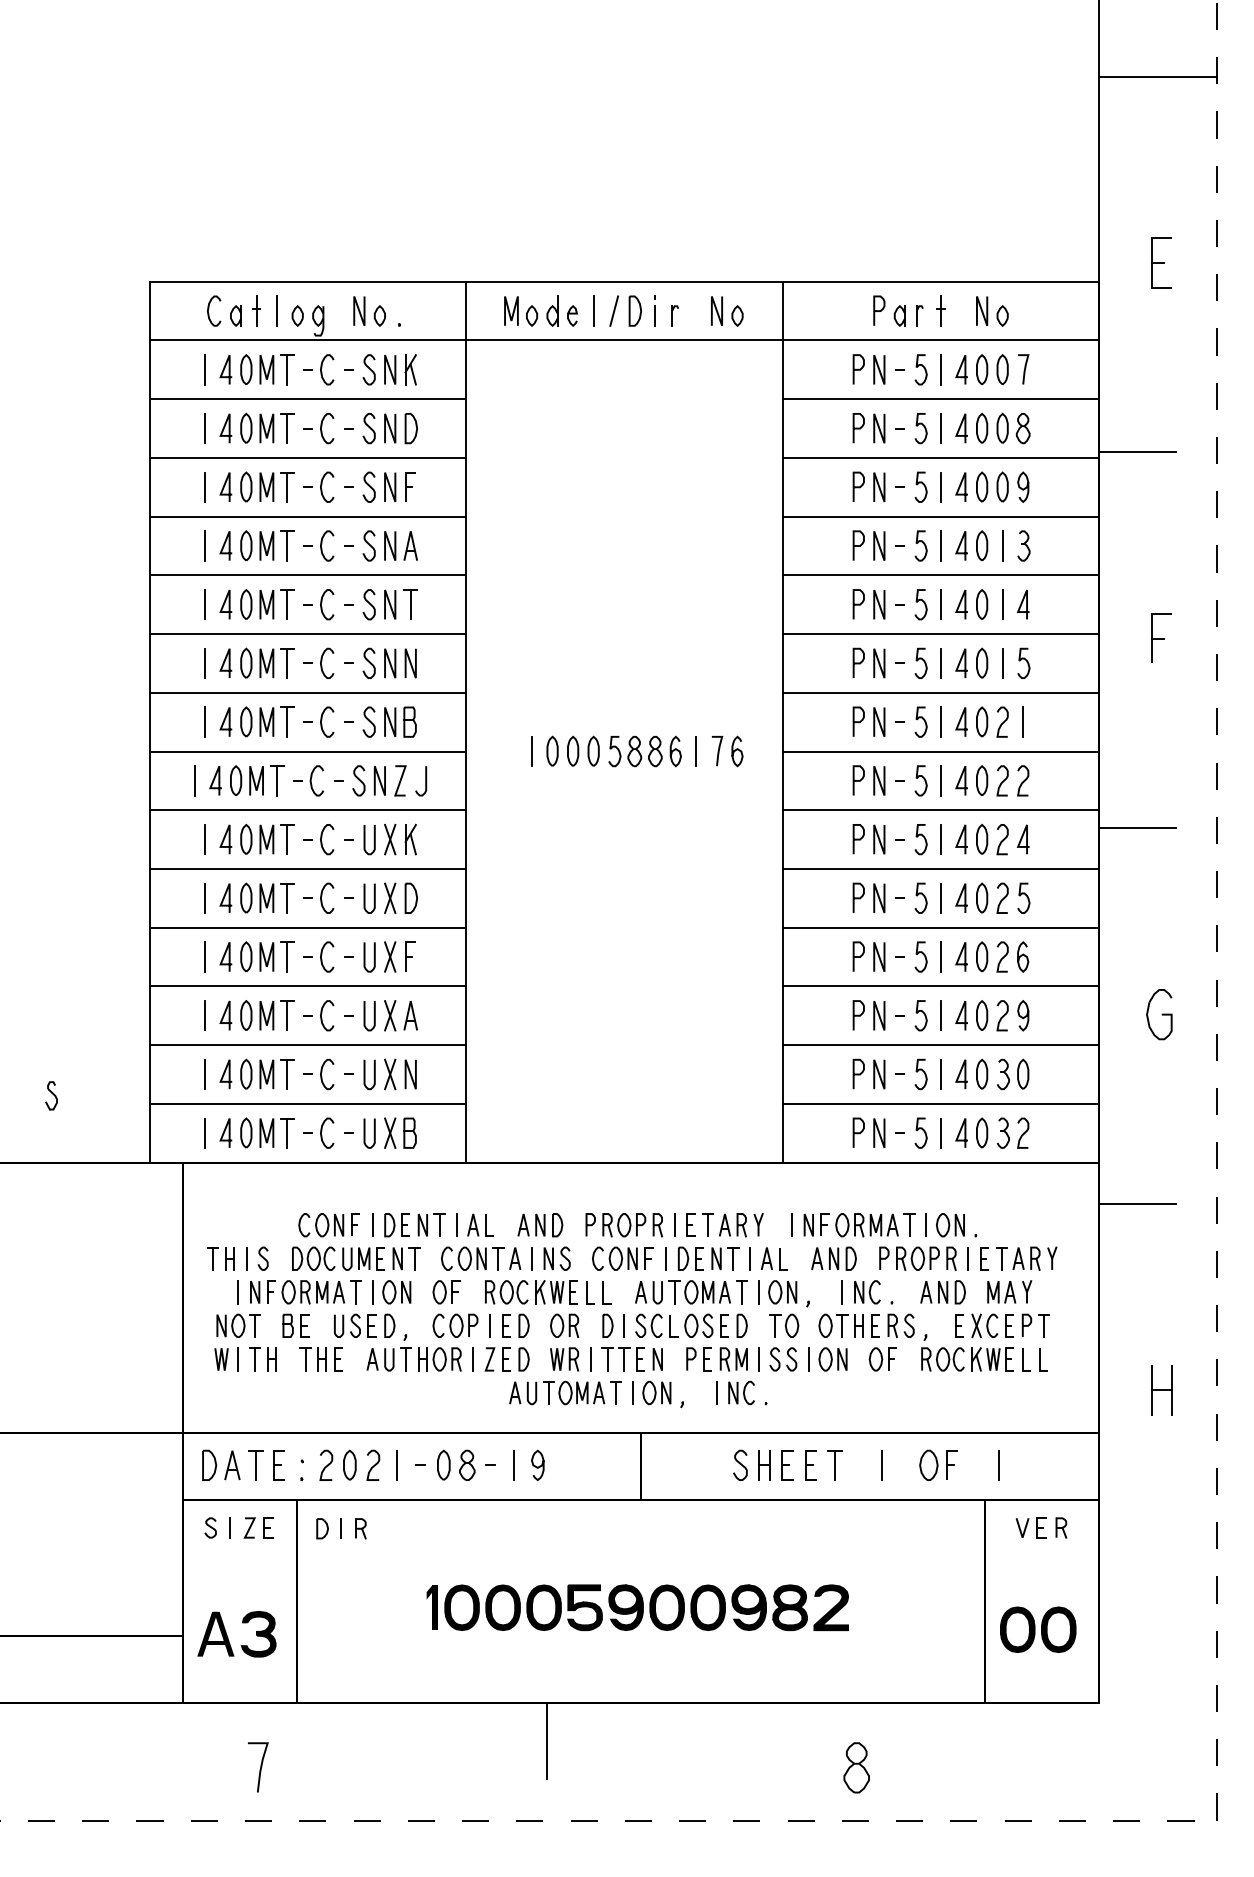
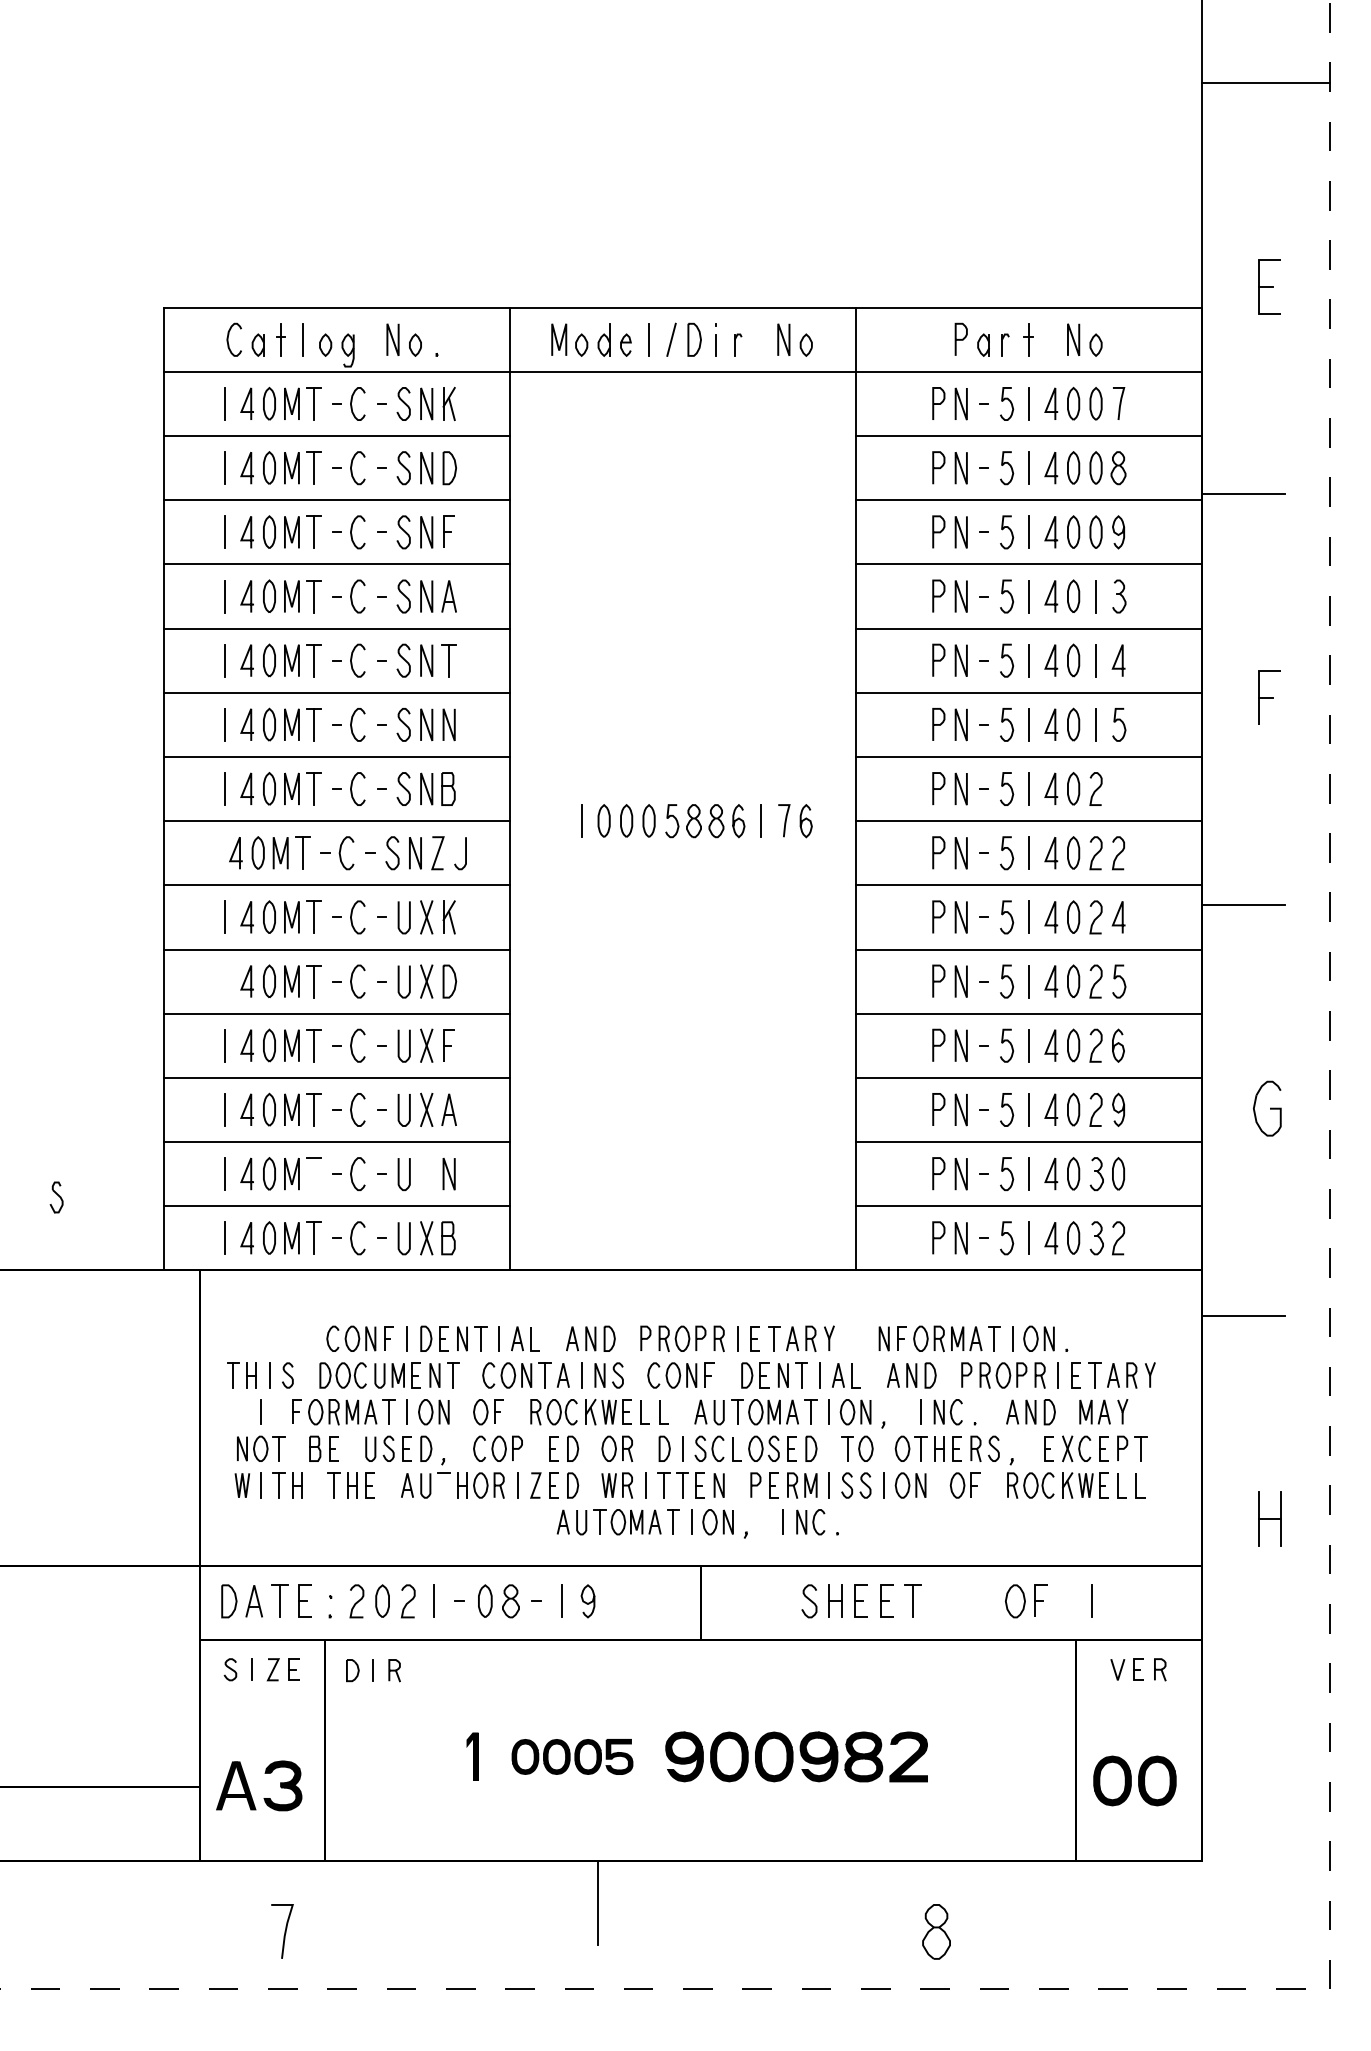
line: (1023, 722) -> (1118, 789), removed
line: (194, 780) -> (212, 852), removed
line: (205, 898) -> (224, 981), removed
line: (287, 1074) -> (314, 1174), removed
part: (390, 1074) -> (426, 1174), removed
line: (791, 1224) -> (865, 1338), removed
line: (666, 1258) -> (728, 1375), removed
line: (254, 1291) -> (278, 1411), removed
line: (489, 1325) -> (535, 1448), removed
line: (406, 1359) -> (444, 1485), removed
line: (882, 1465) -> (964, 1601), removed
part: (523, 1607) -> (572, 1756), size x0.7

